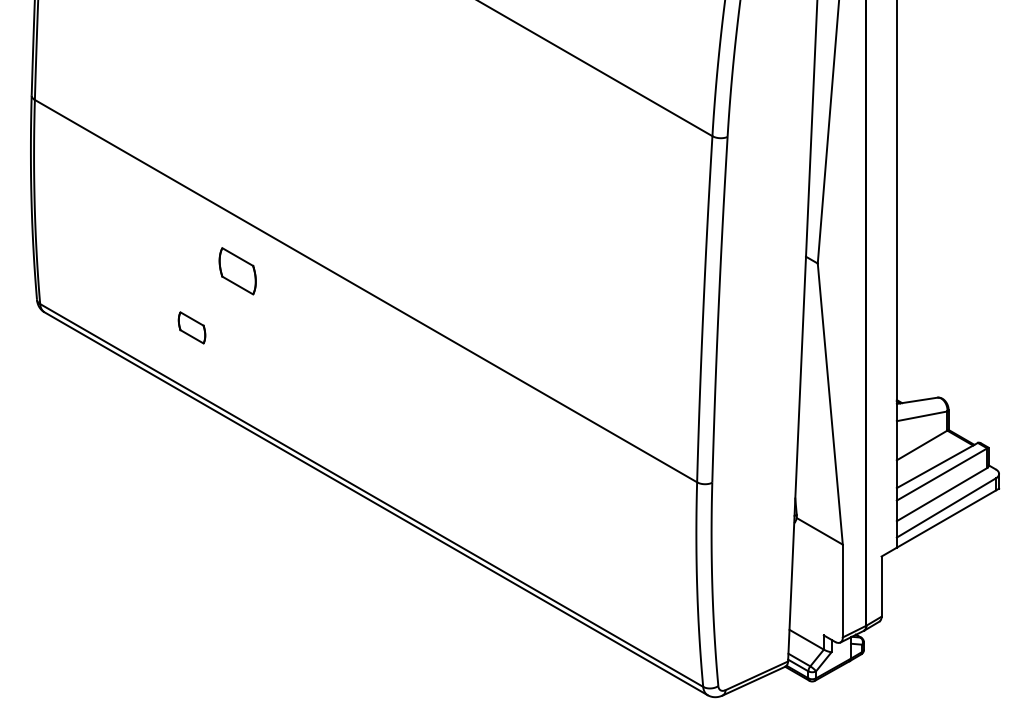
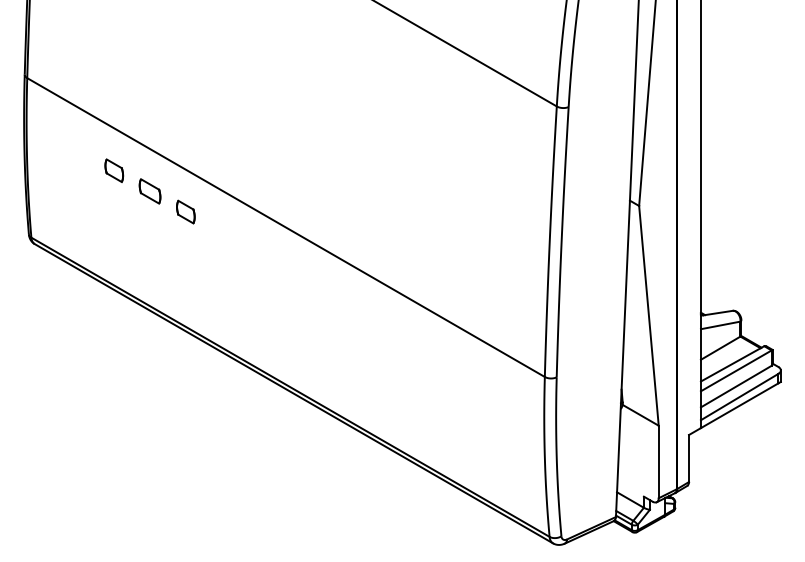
part: (146, 218) -> (114, 170), added
part: (237, 271) -> (185, 212), size x0.62
part: (191, 327) -> (149, 191), moved

